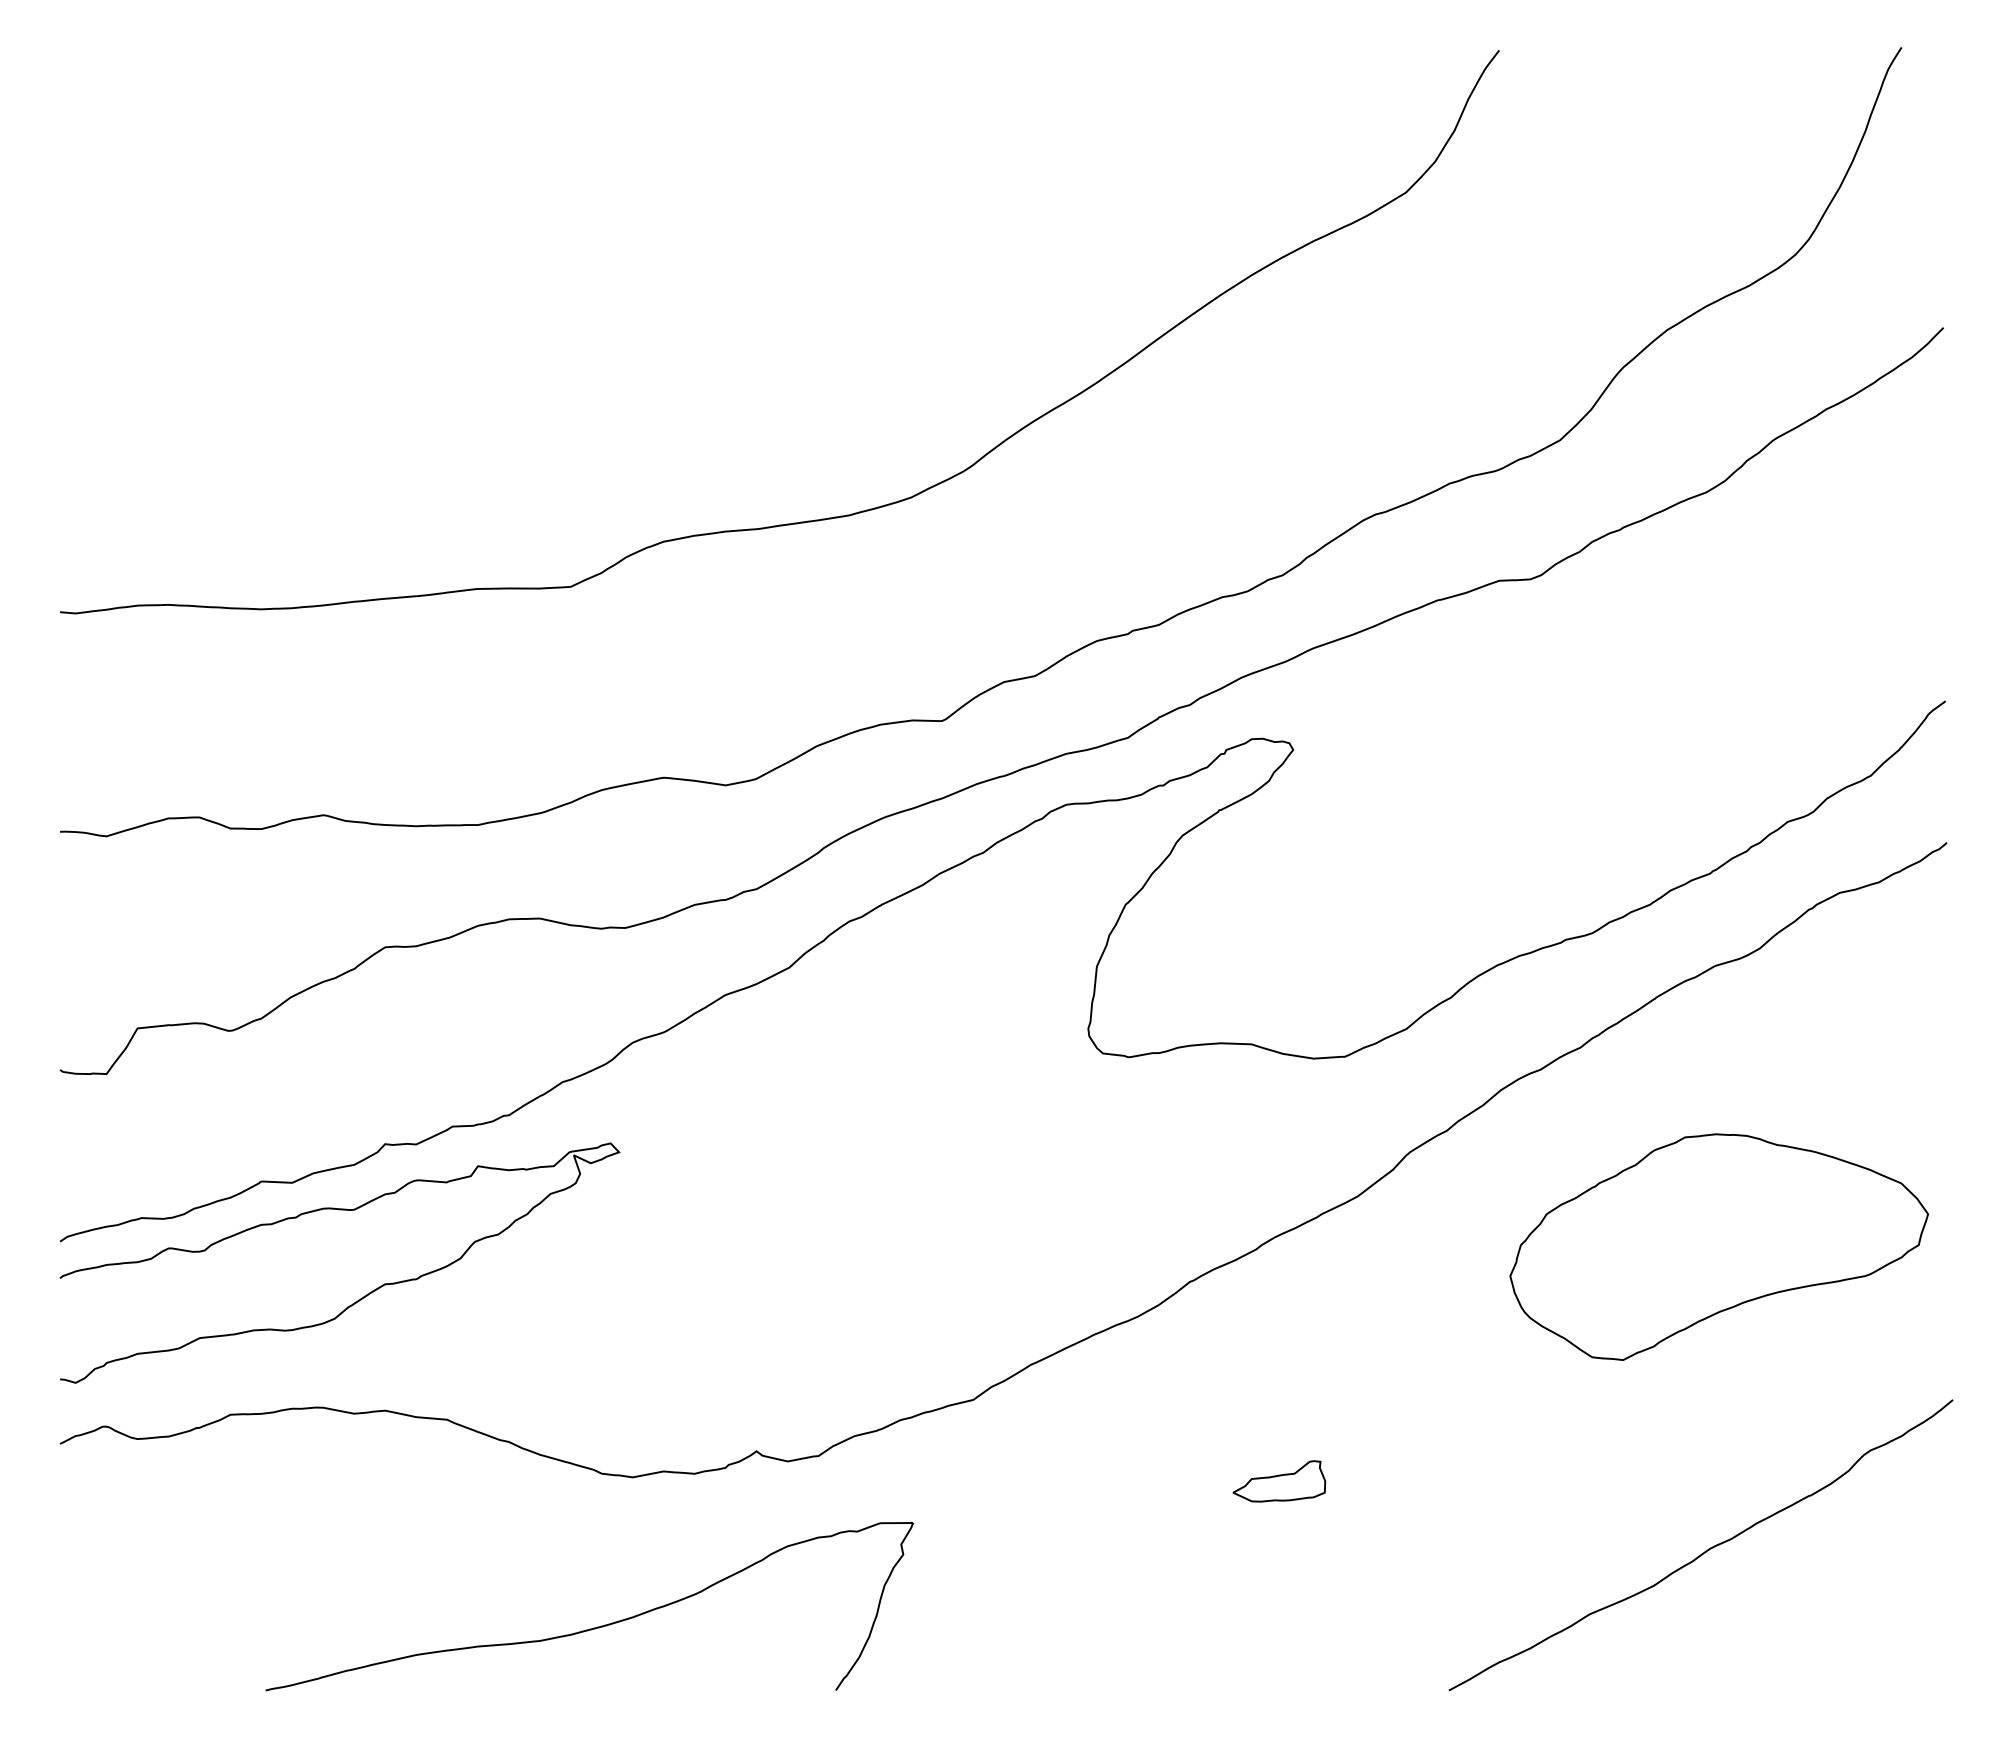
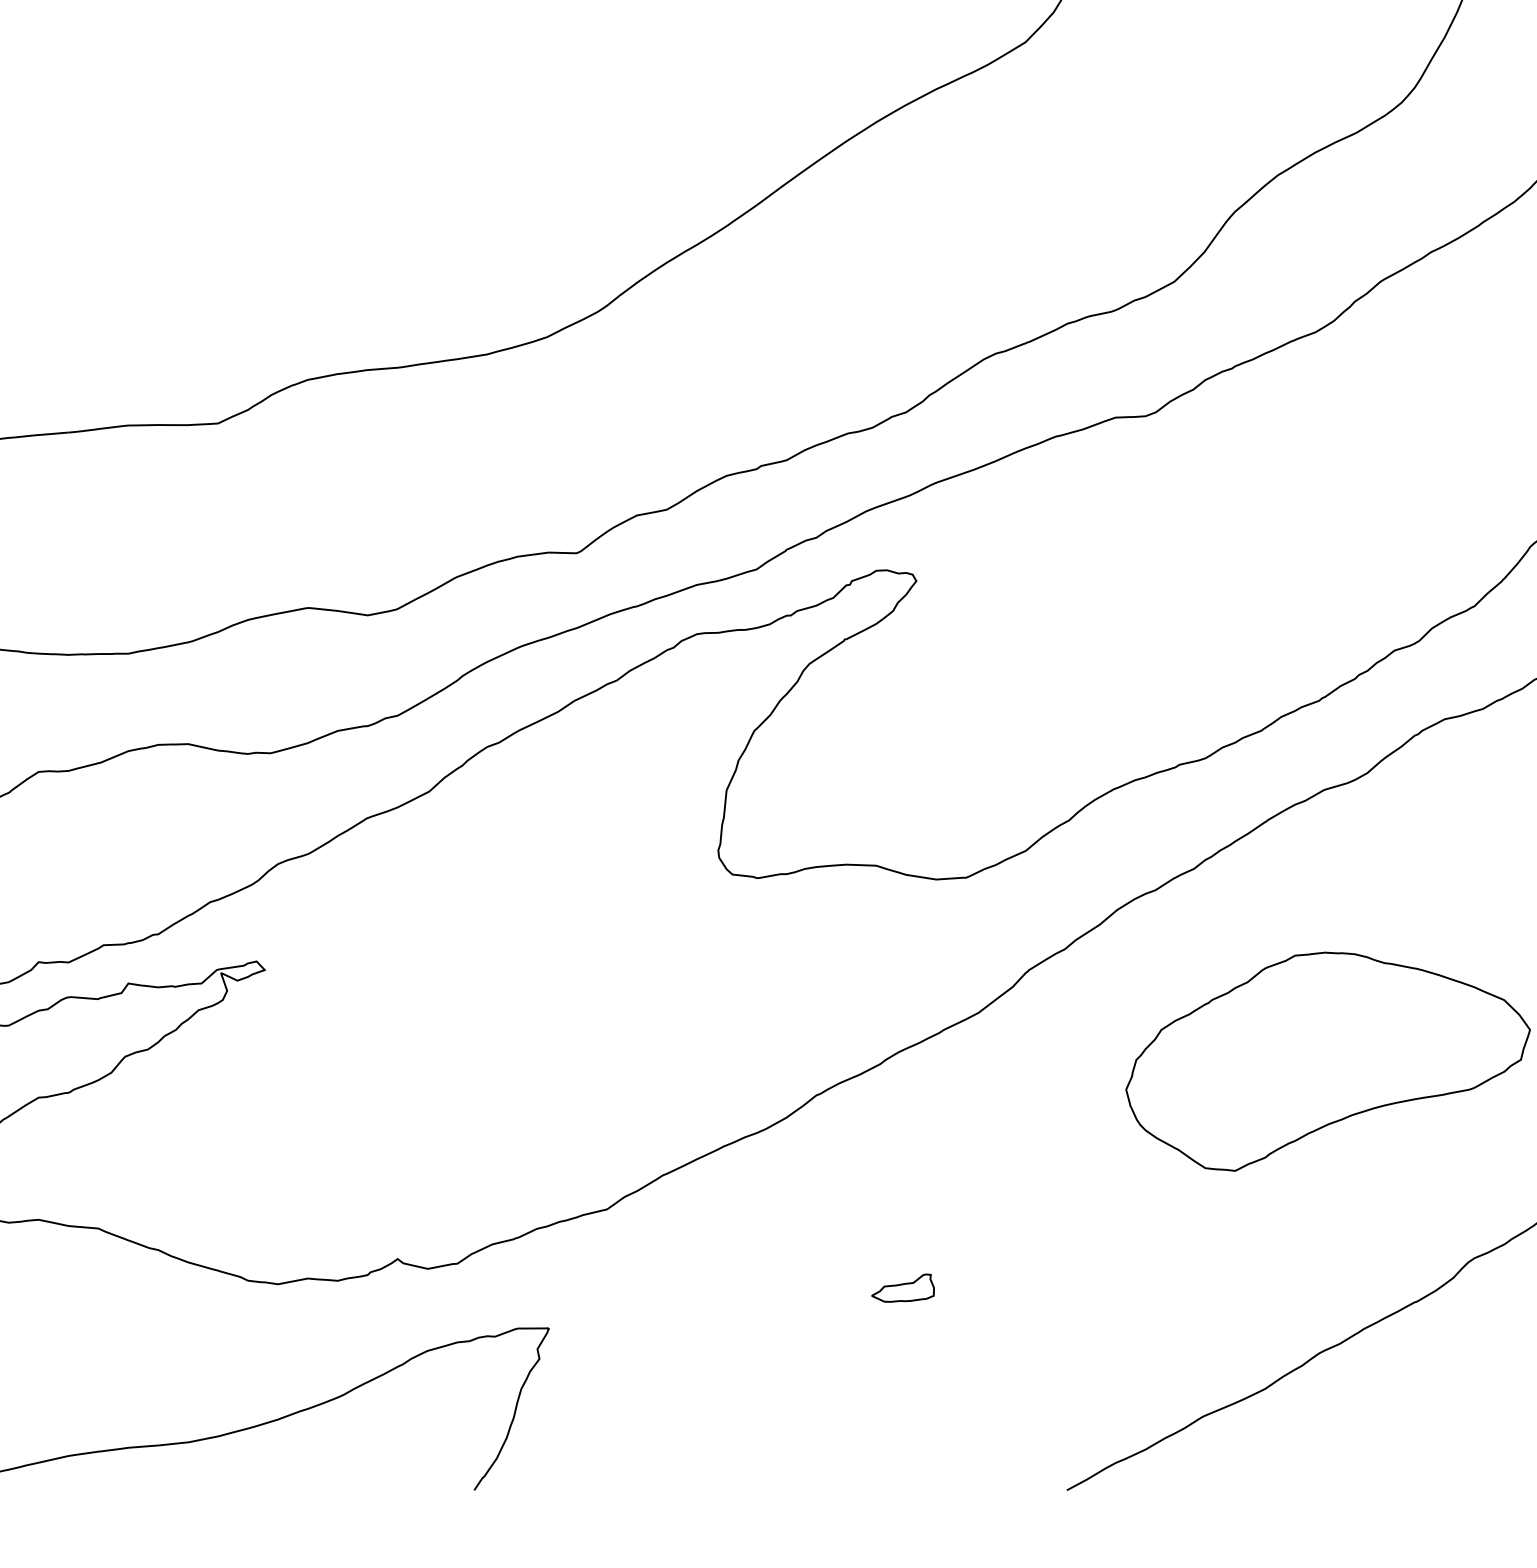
part: (1279, 1481) -> (903, 1288), size x0.7

